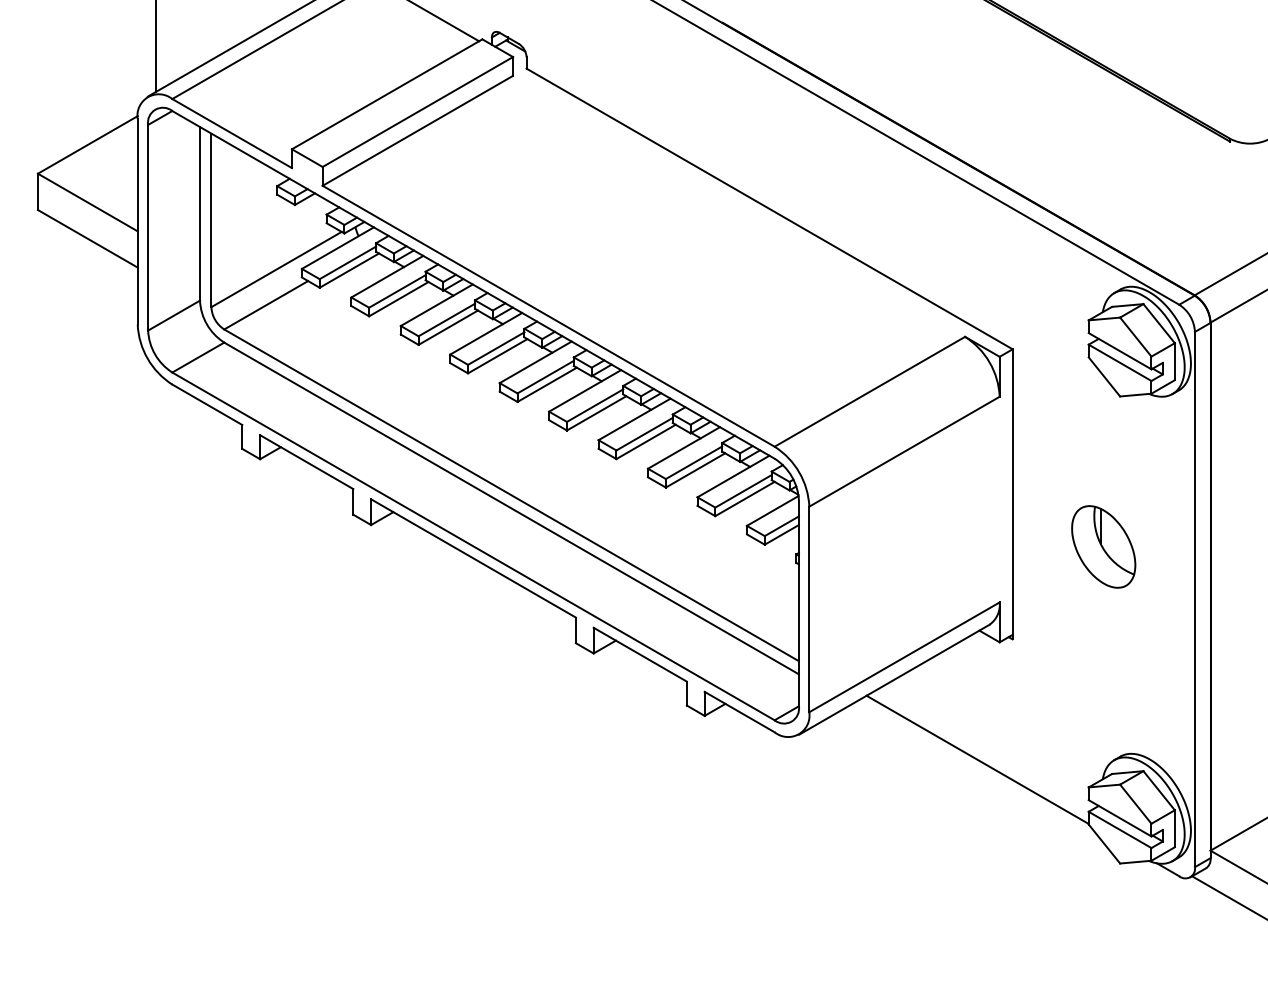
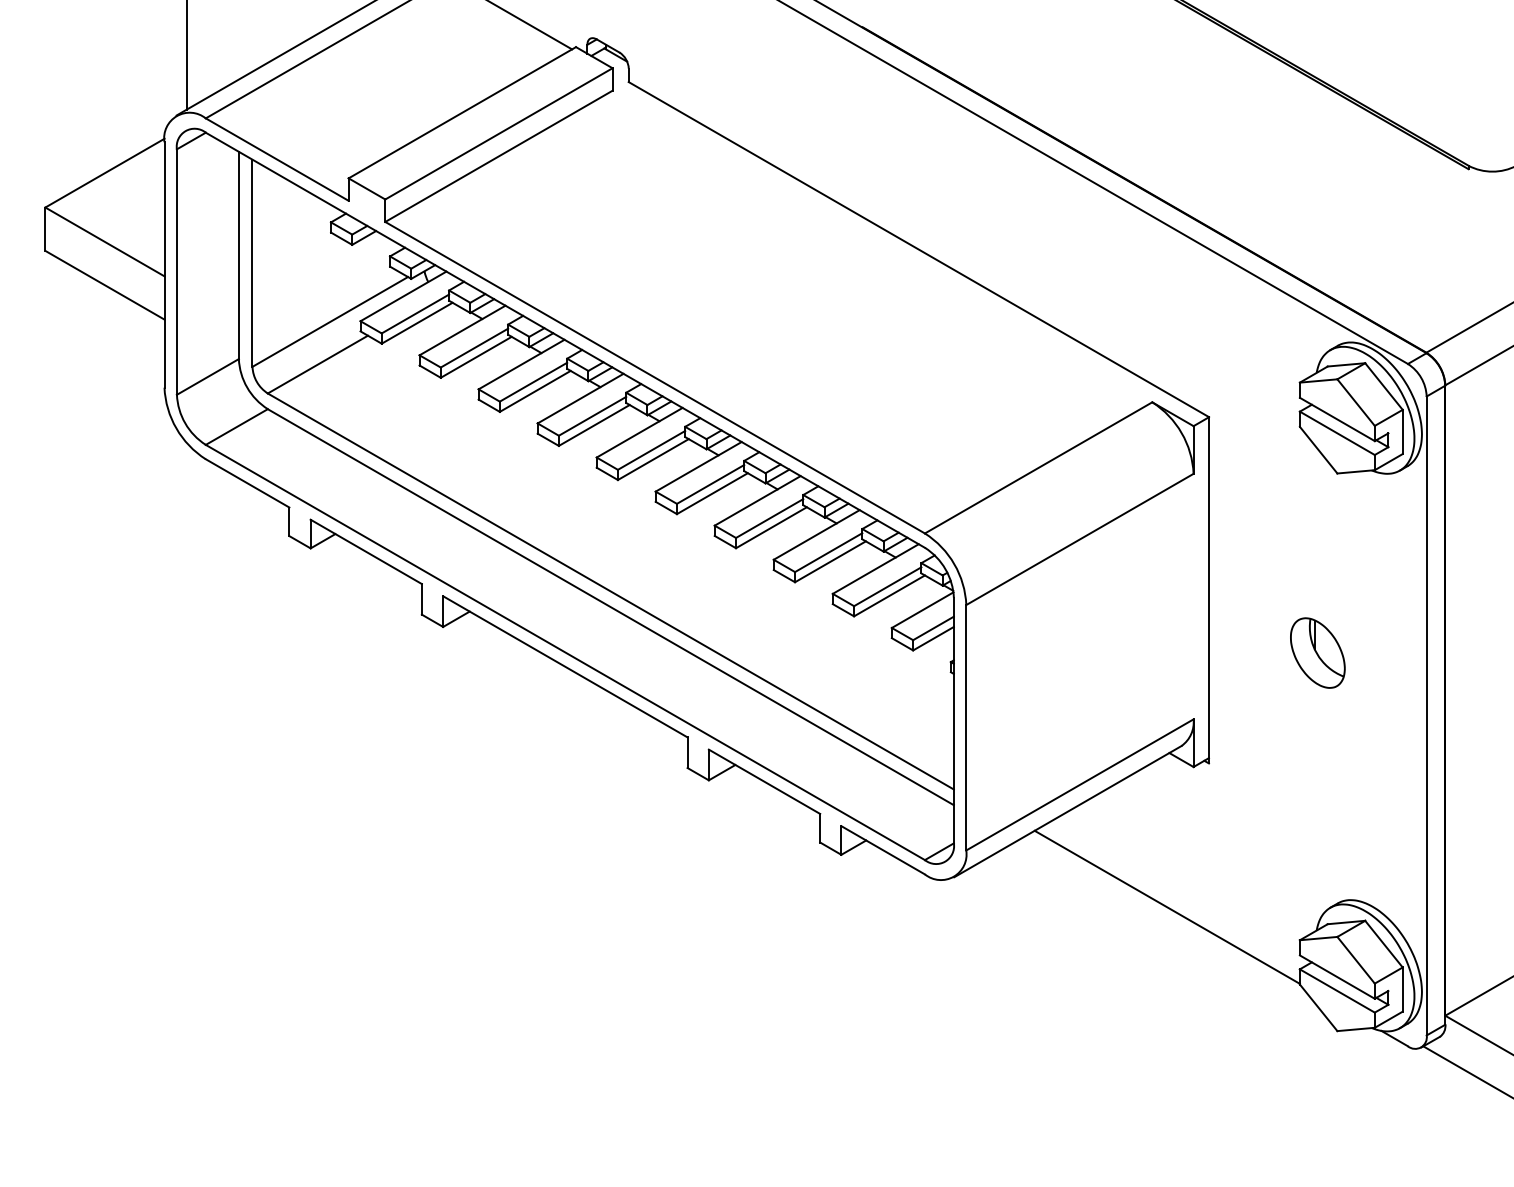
part: (1103, 546) -> (1317, 652), size x0.71

